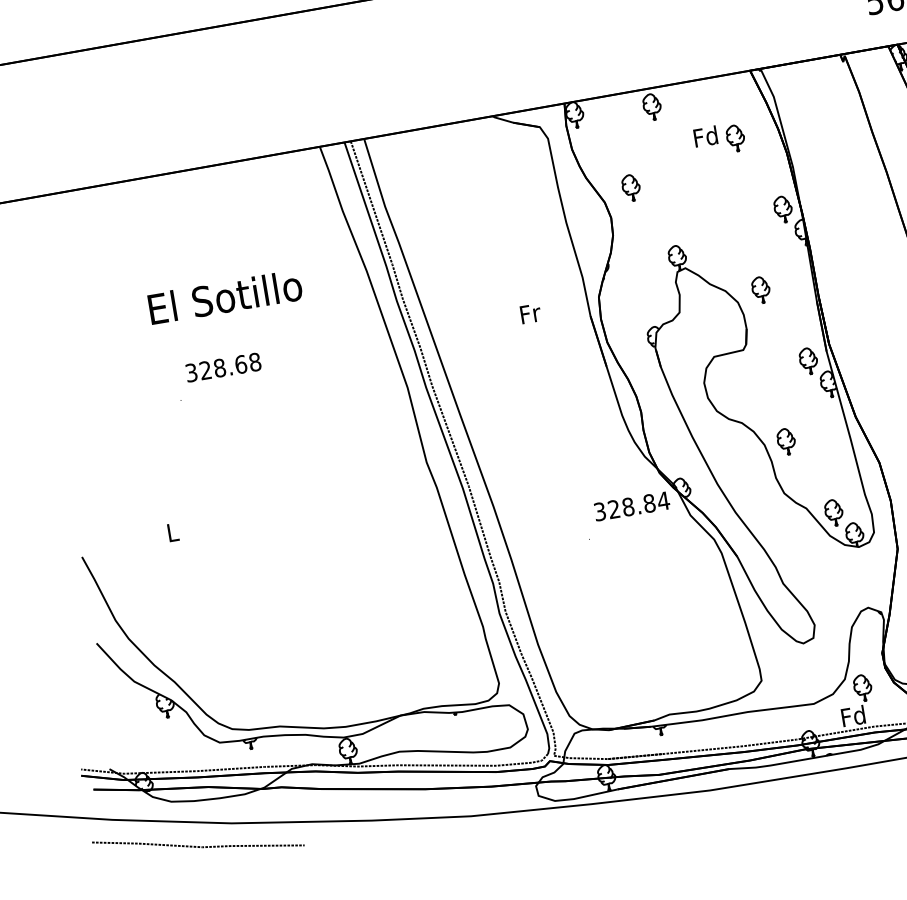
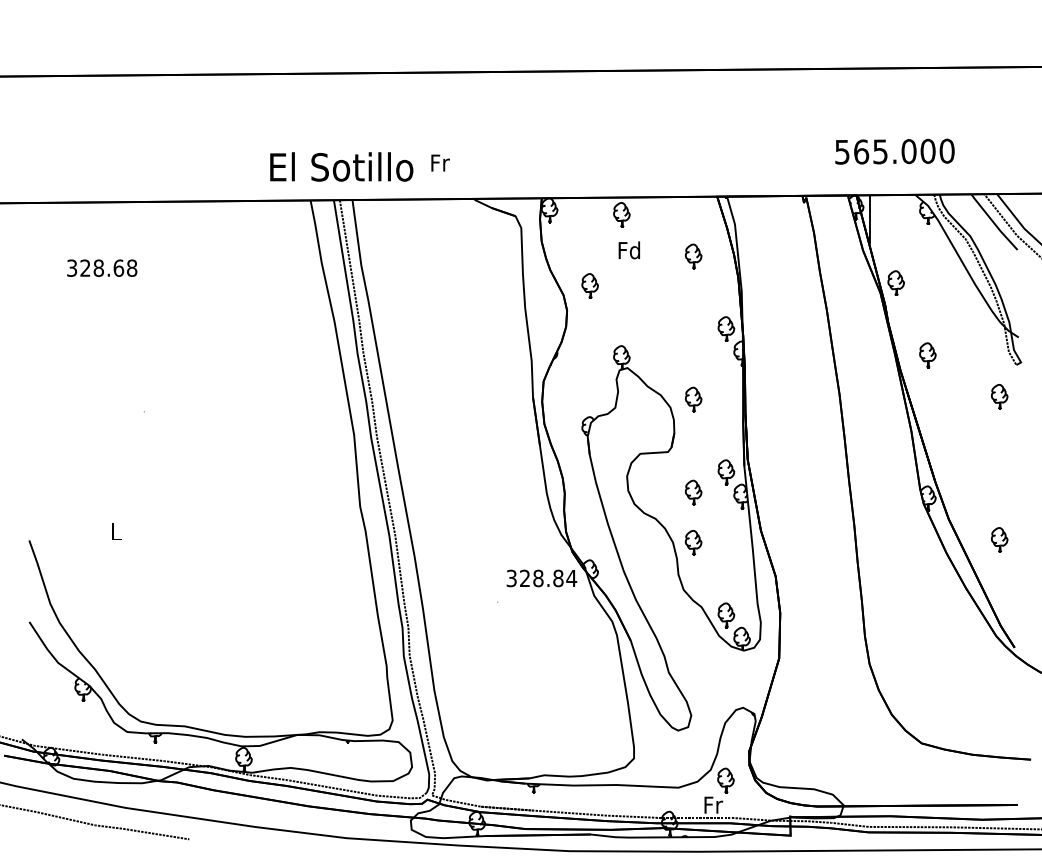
text: (704, 136) -> (628, 250), moved
text: (225, 296) -> (341, 166), moved
text: (530, 313) -> (440, 162), moved
text: (223, 366) -> (102, 267), moved
part: (777, 388) -> (693, 492), added
text: (852, 715) -> (712, 804), Fd -> Fr

